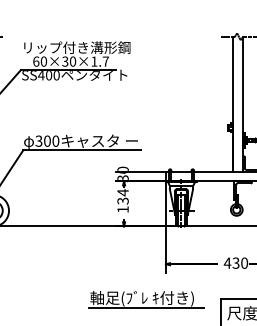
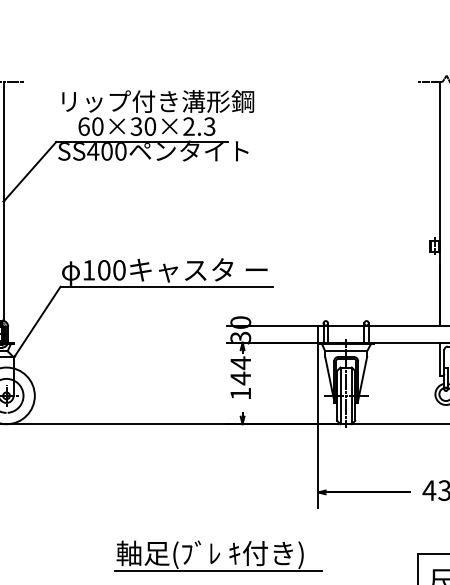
text: (99, 61) -> (198, 126), 60×30×1.7 -> 60×30×2.3
text: (38, 140) -> (88, 269), 300 -> 100
text: (122, 200) -> (239, 377), 134 -> 144
part: (146, 299) -> (218, 556), moved

